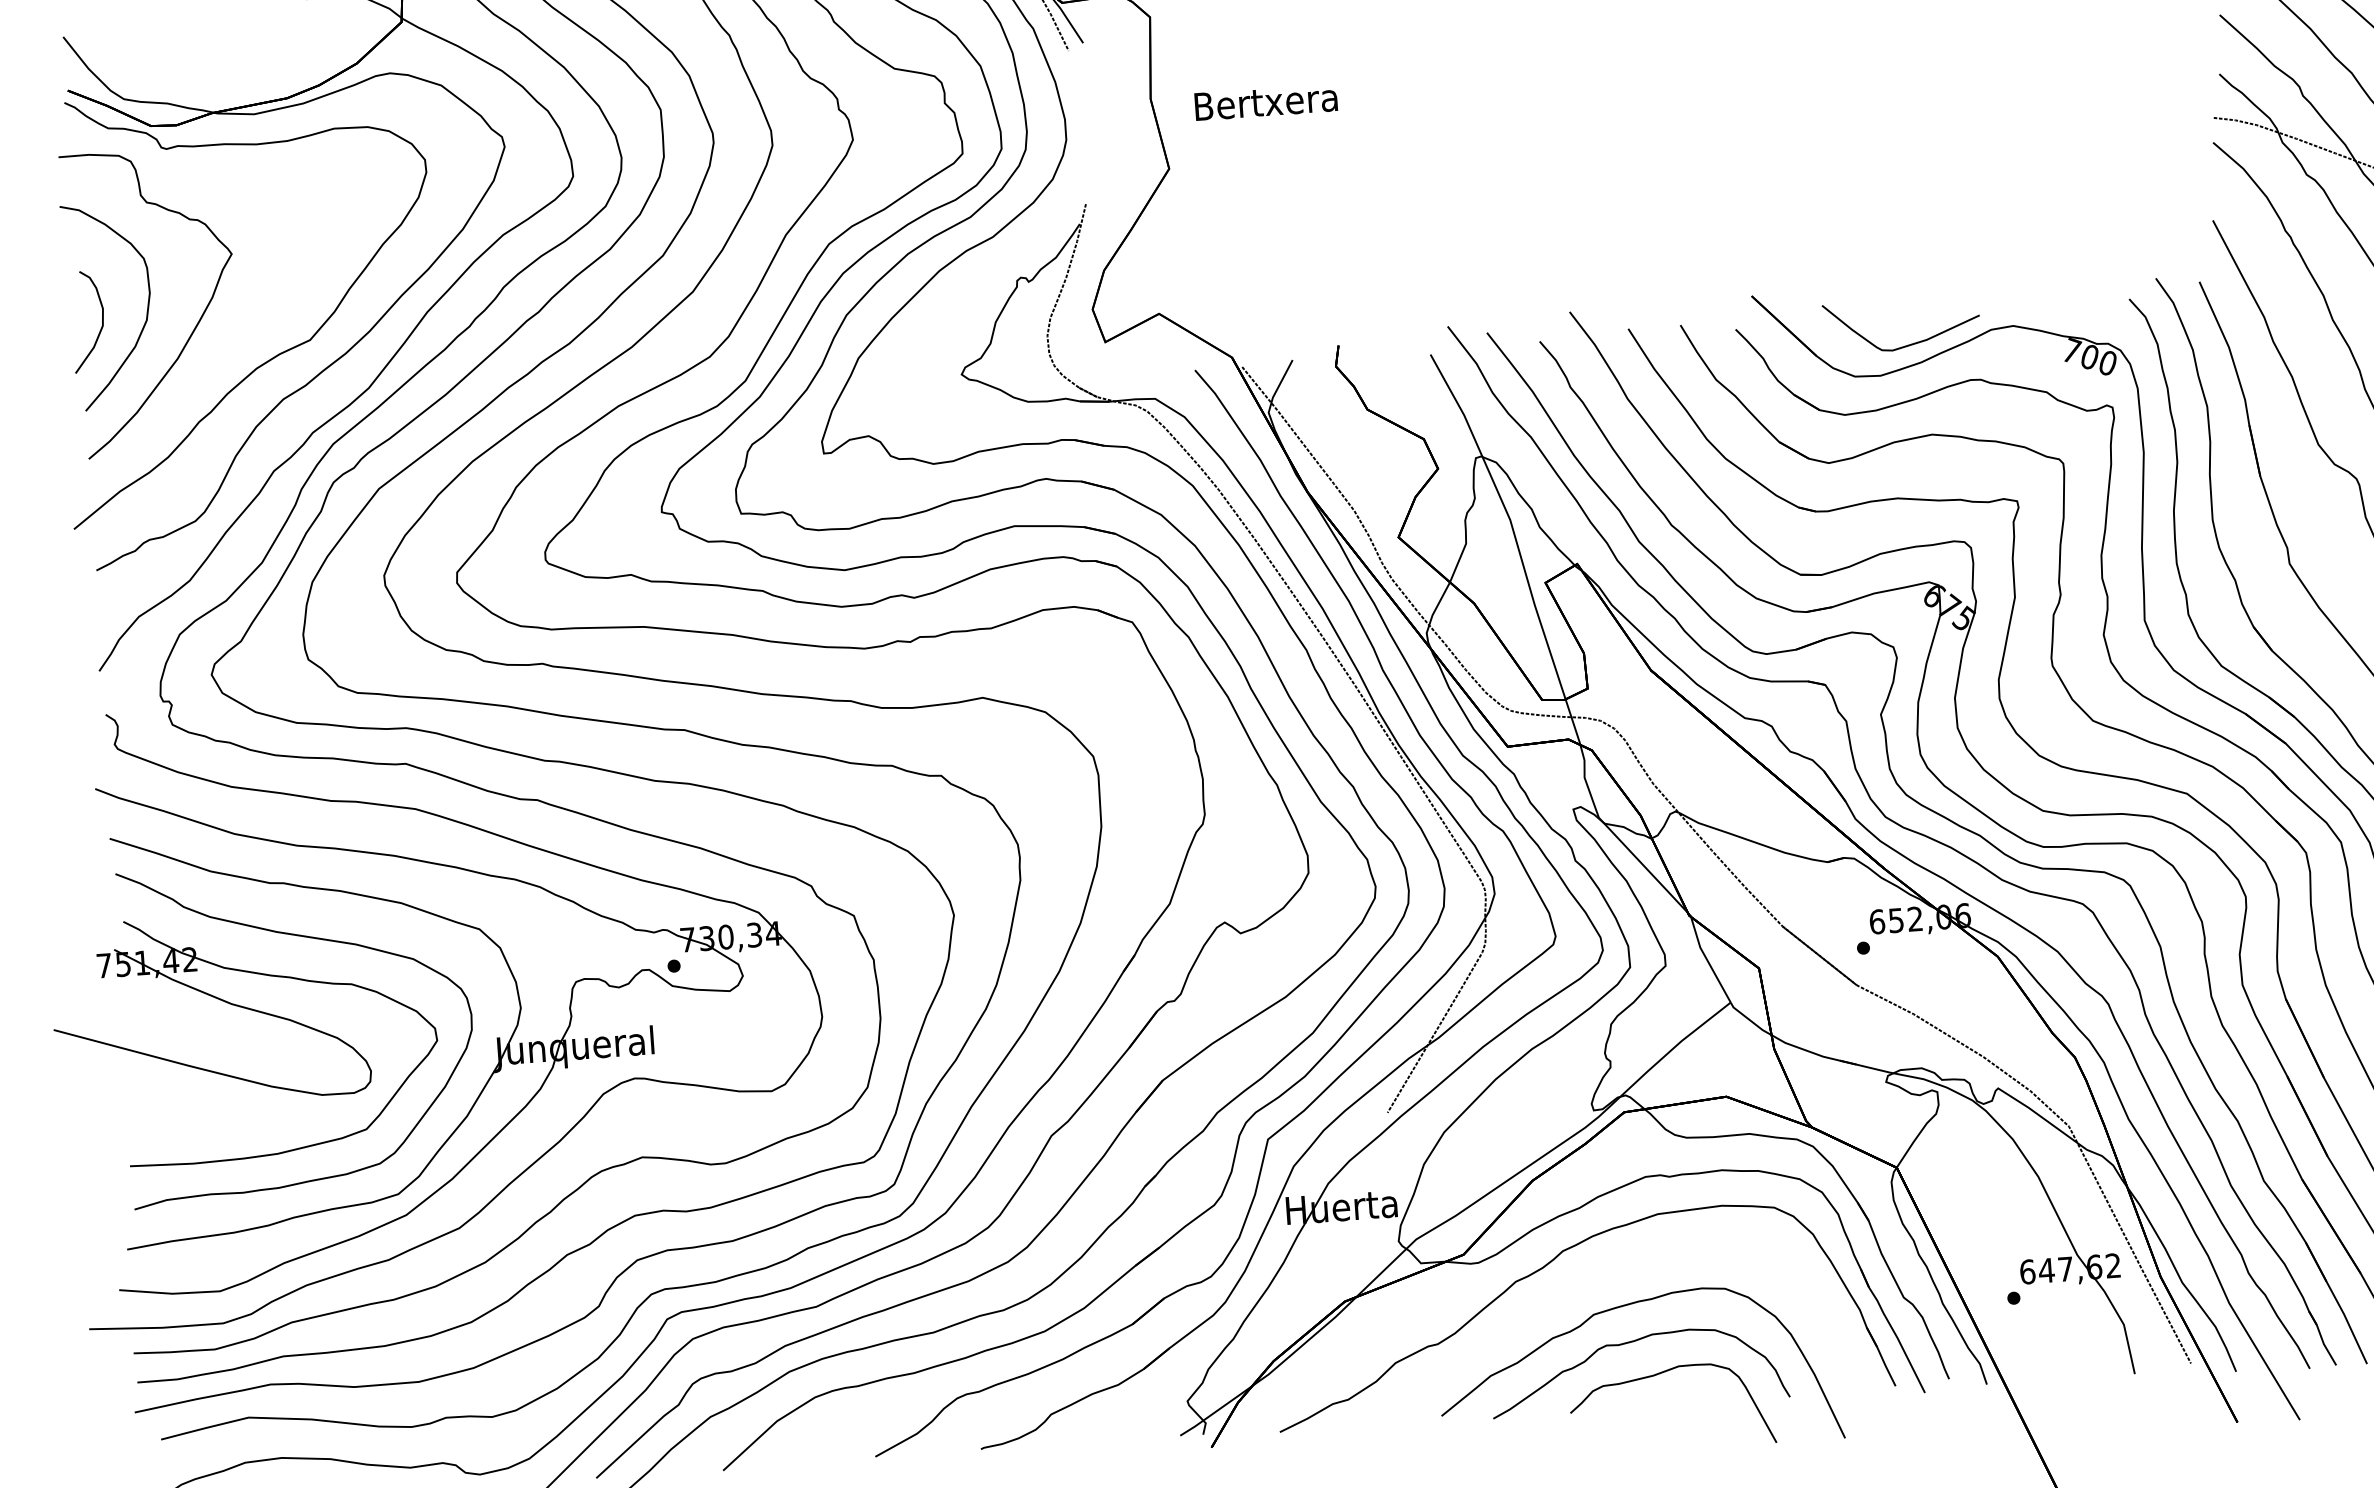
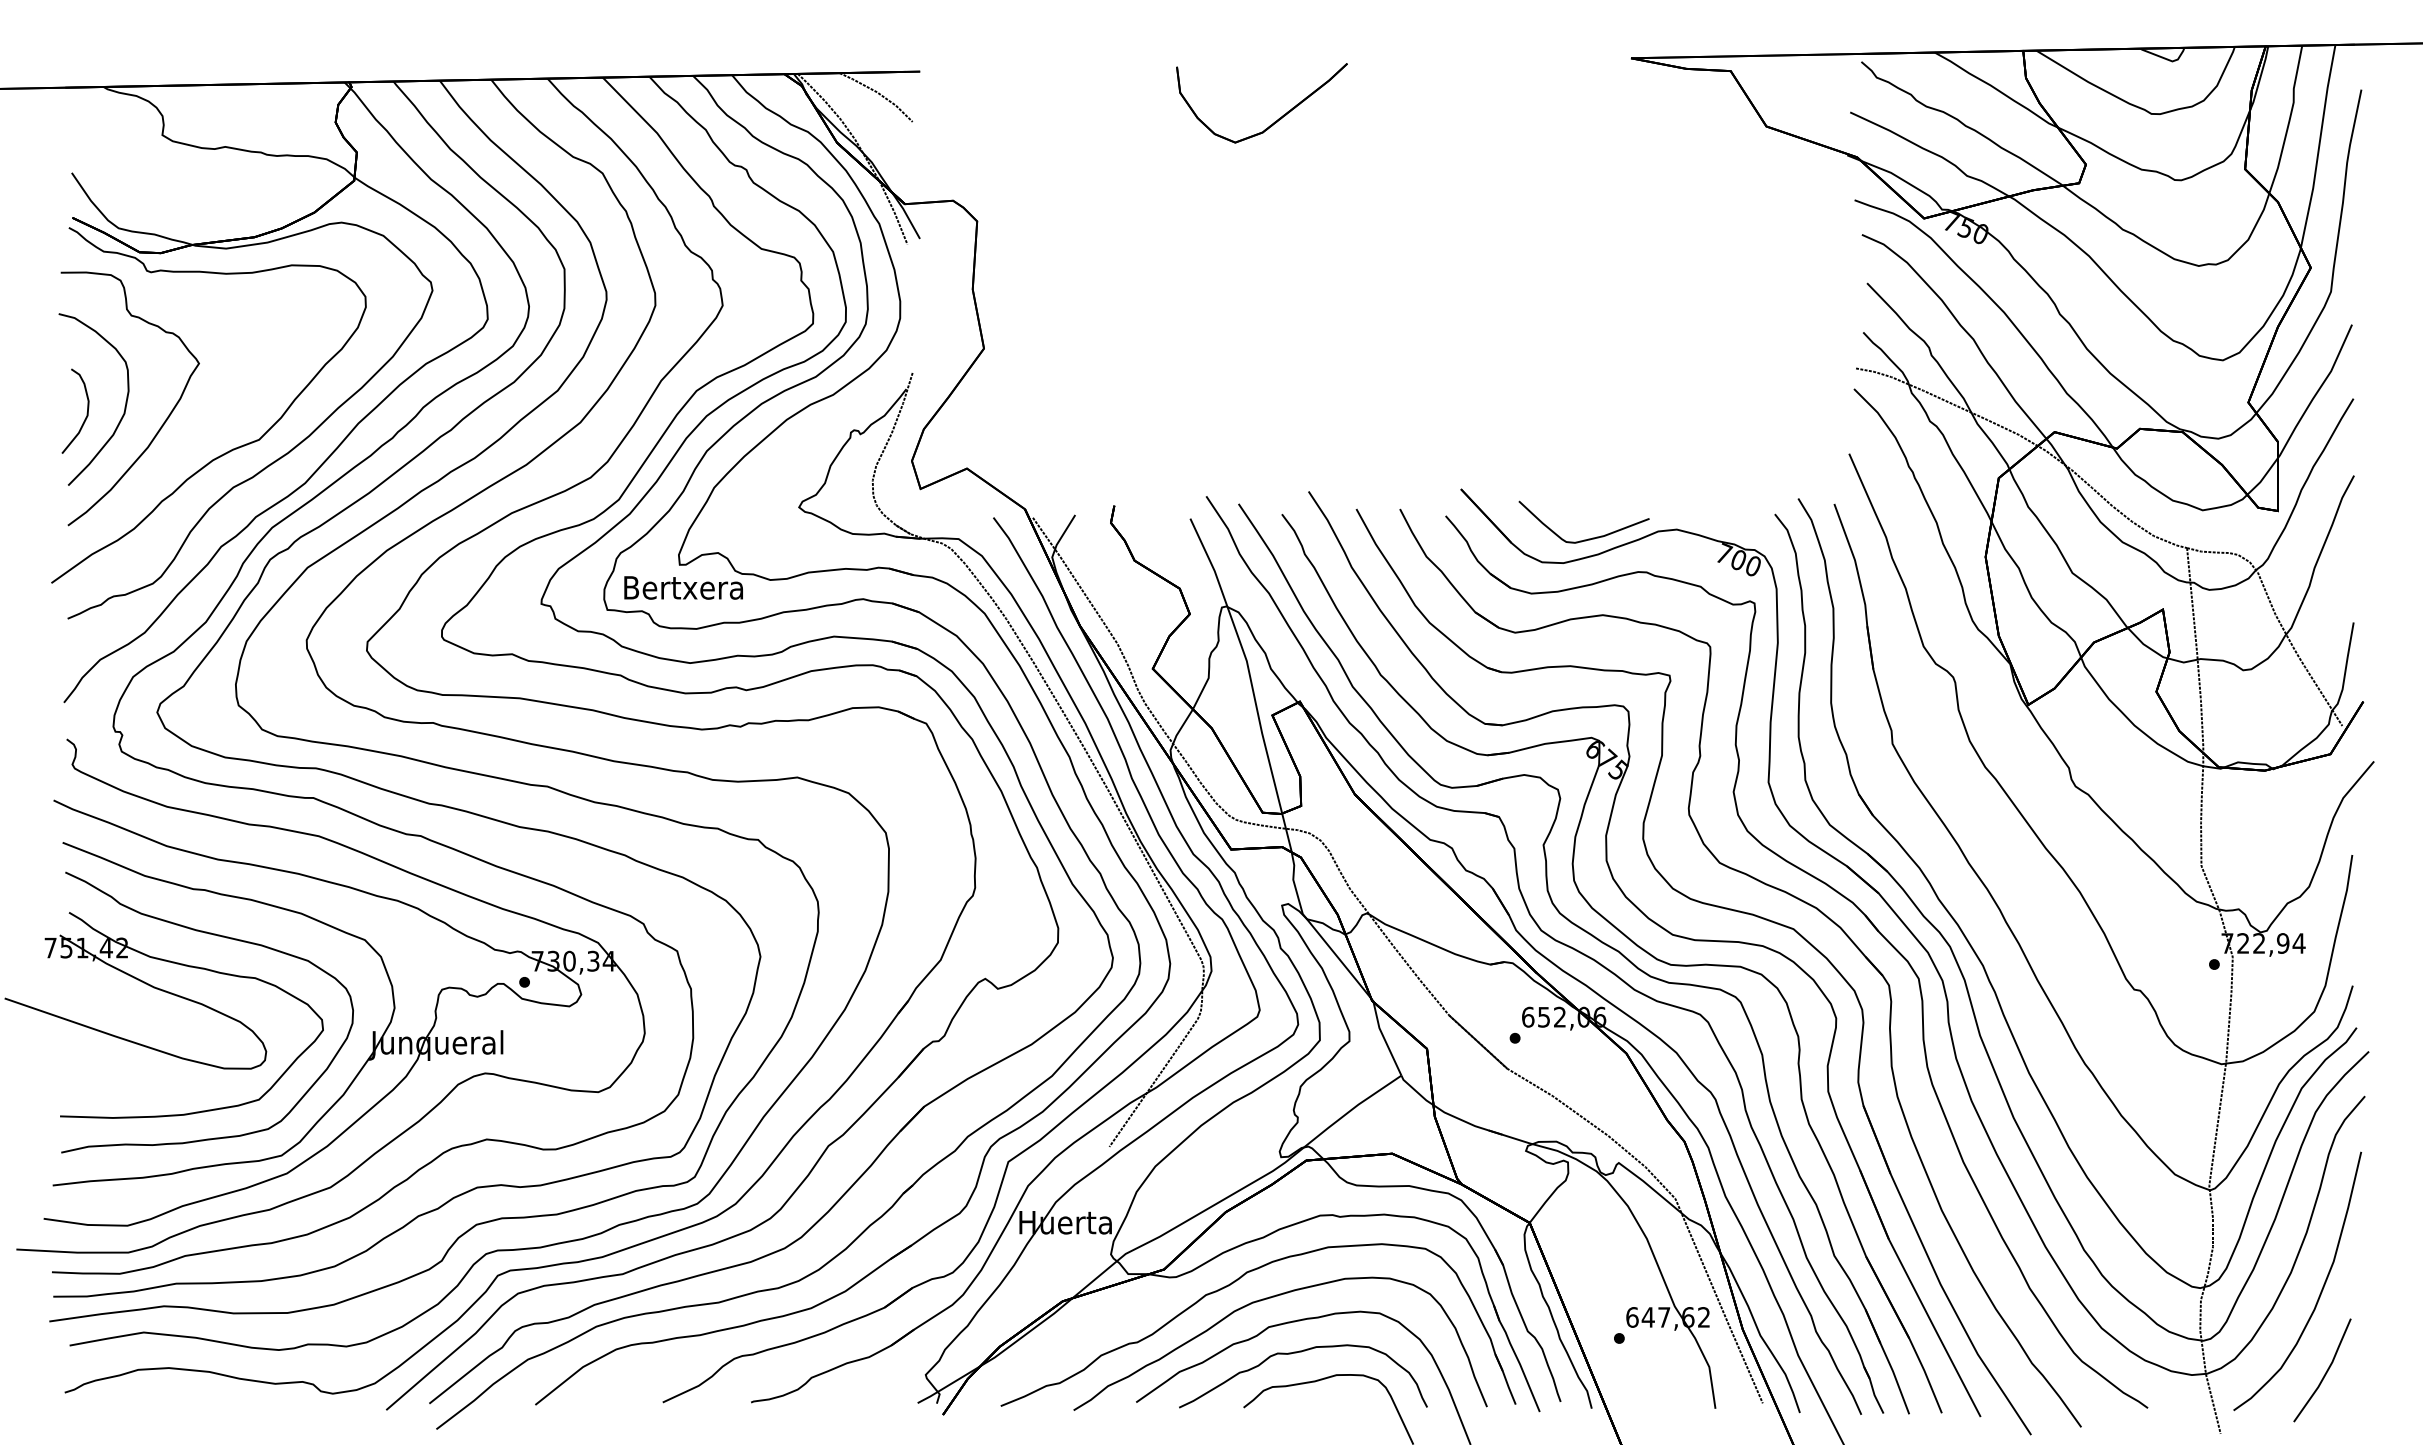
text: (1265, 101) -> (683, 587), moved
curve: (1589, 1281) -> (1267, 1299), added

